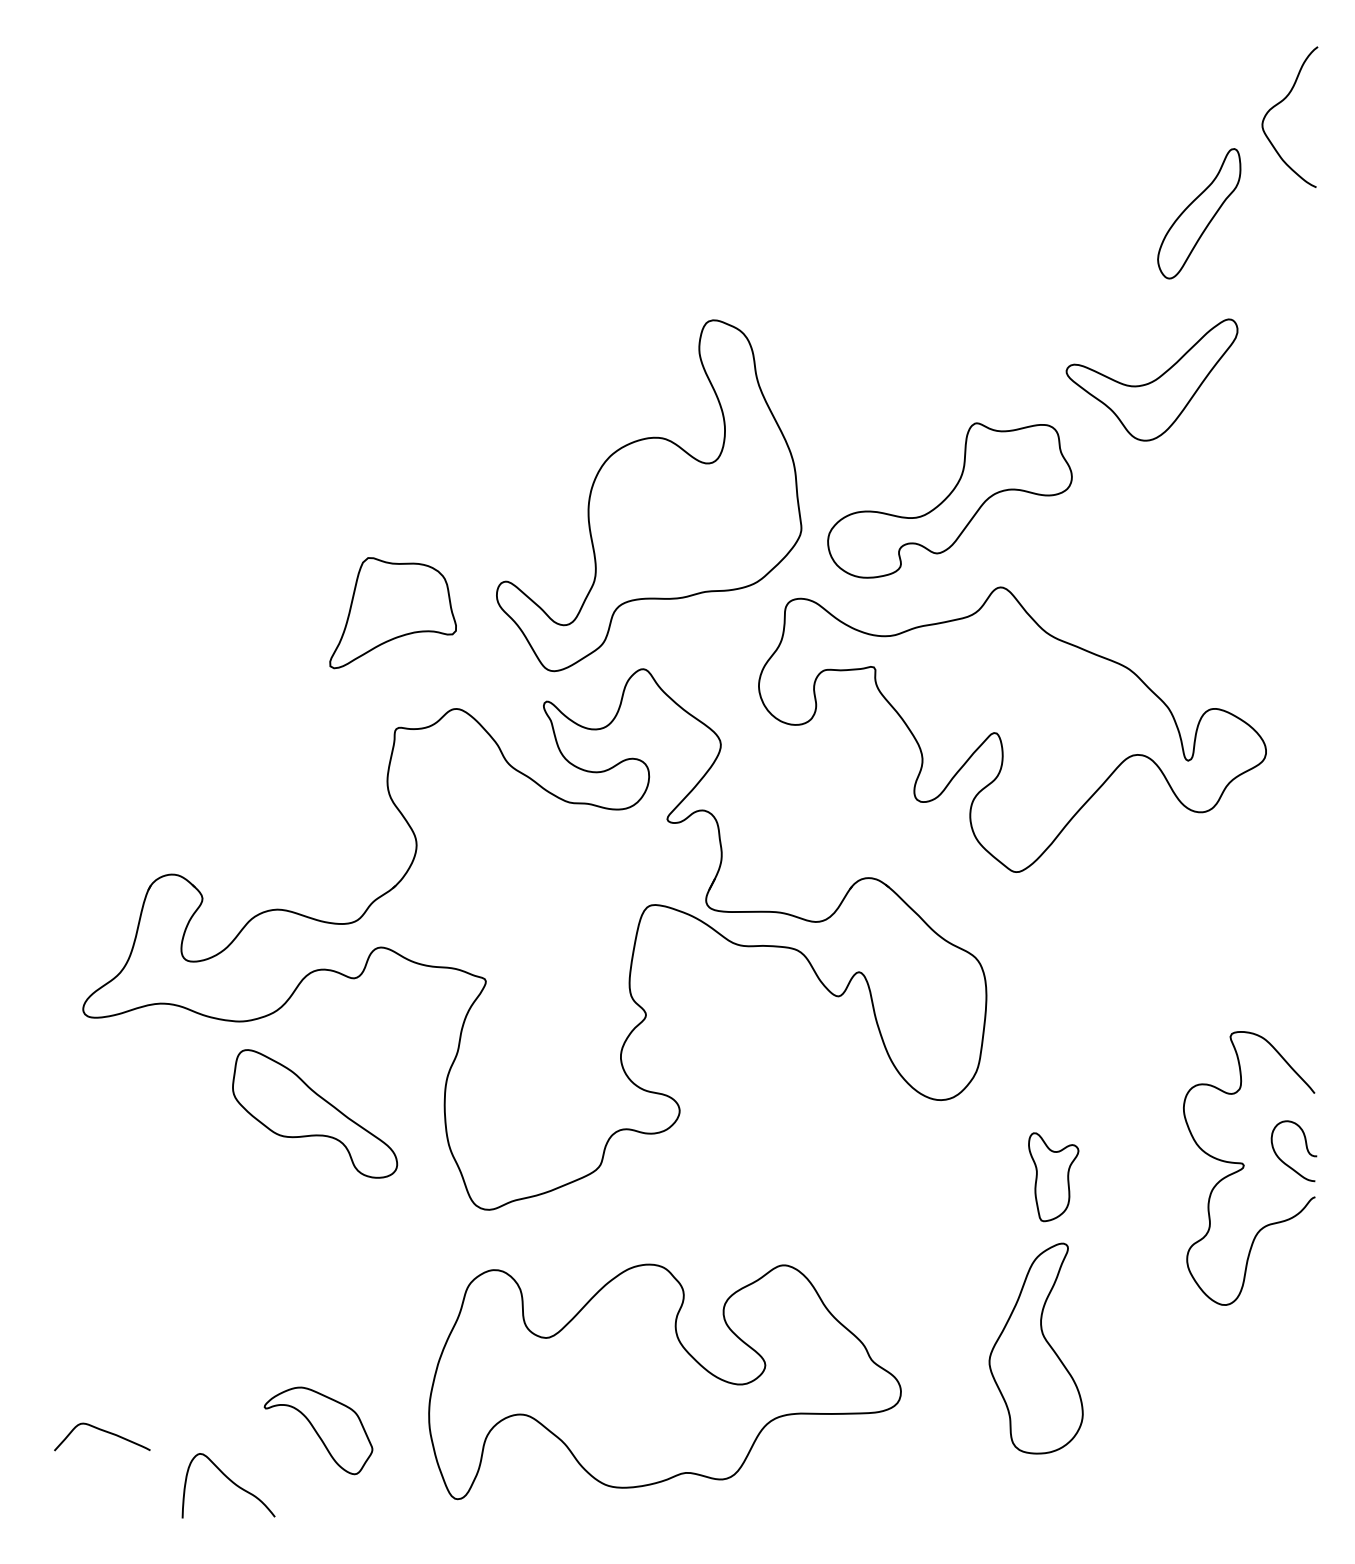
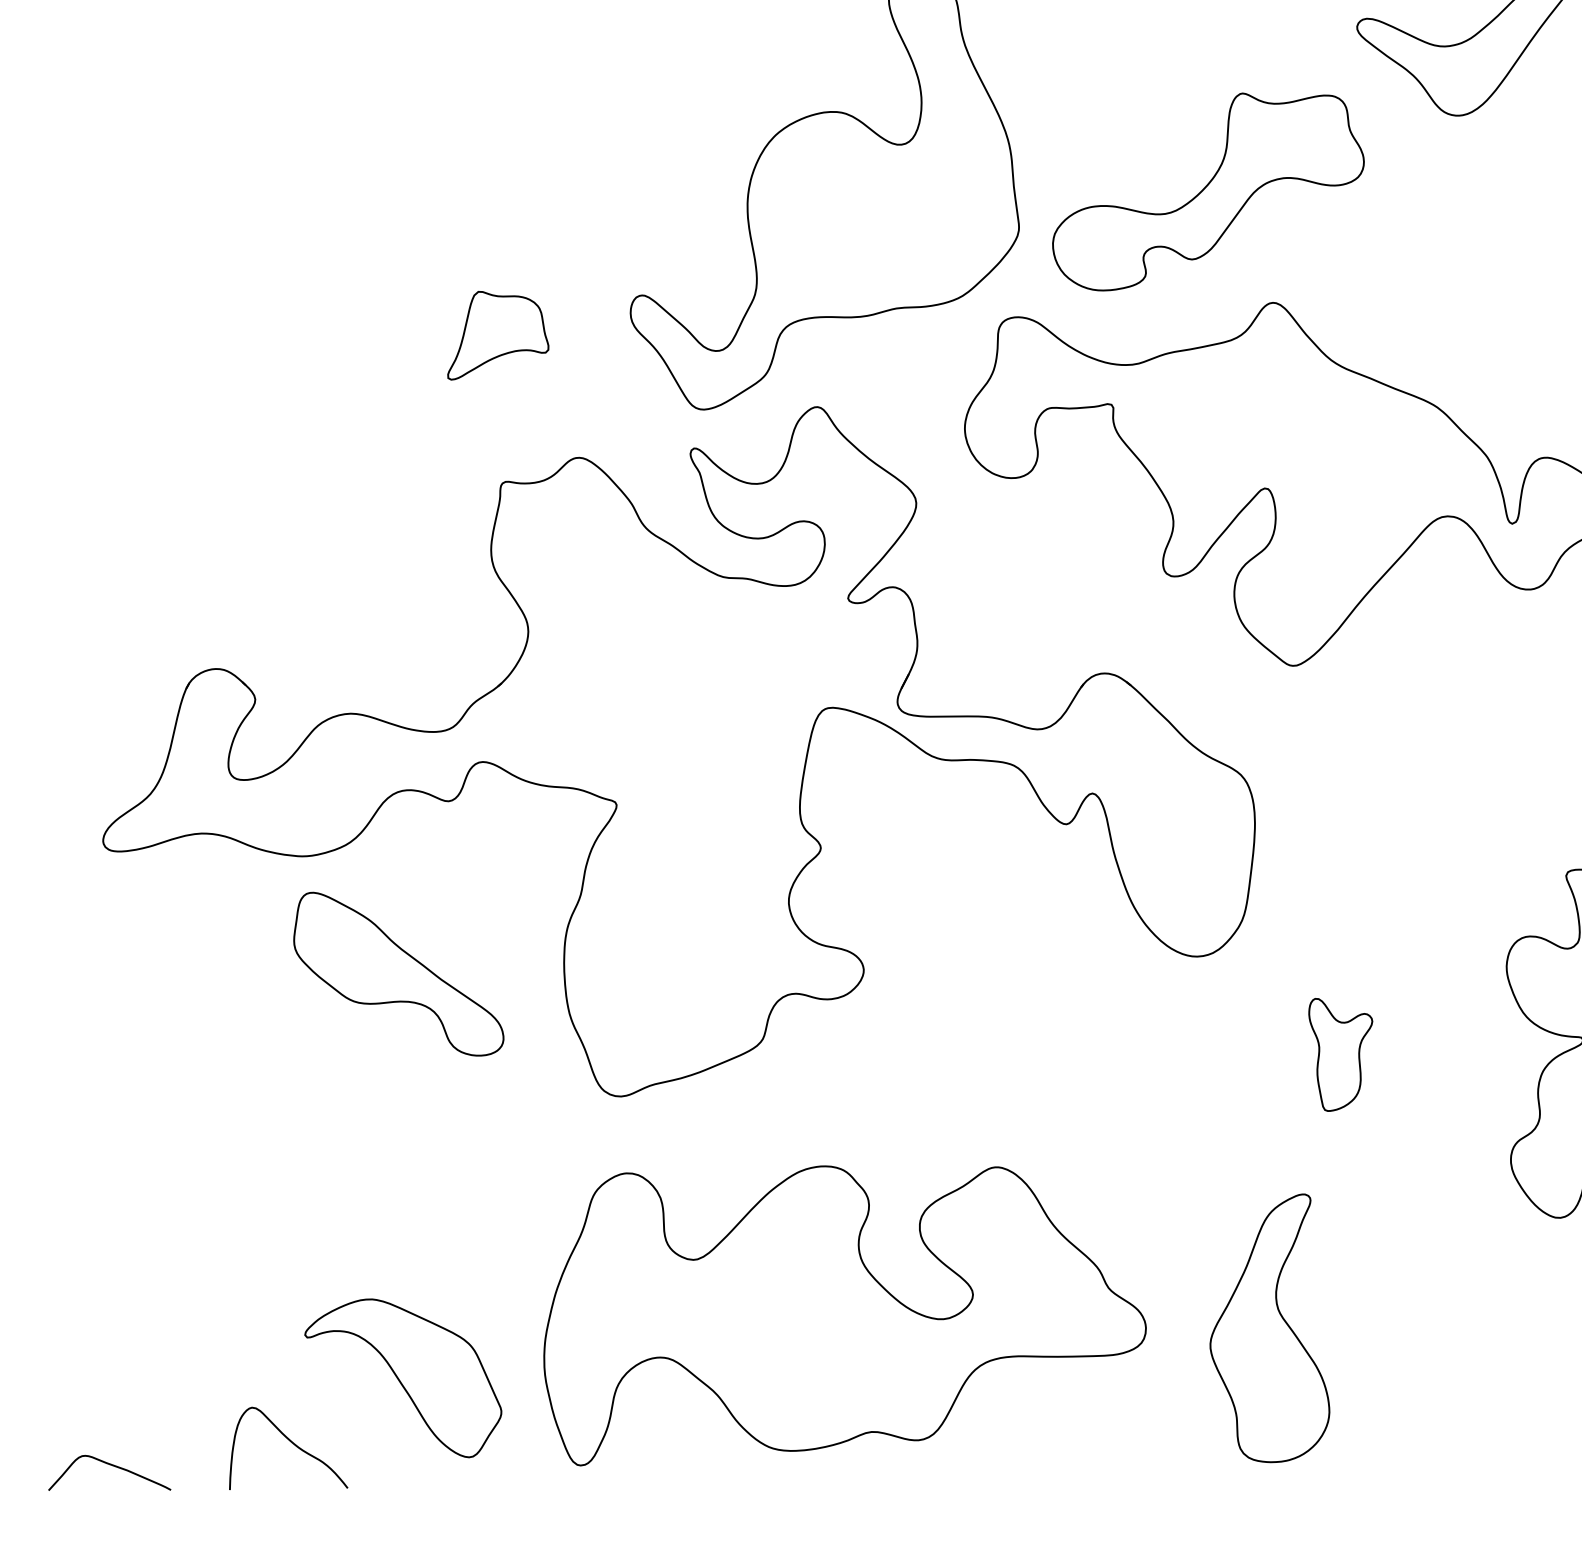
part: (392, 613) -> (497, 336), size x0.62
part: (1035, 1348) -> (1269, 1328), moved
part: (318, 1430) -> (403, 1377), size x1.43
curve: (102, 1431) -> (109, 1465), moved

